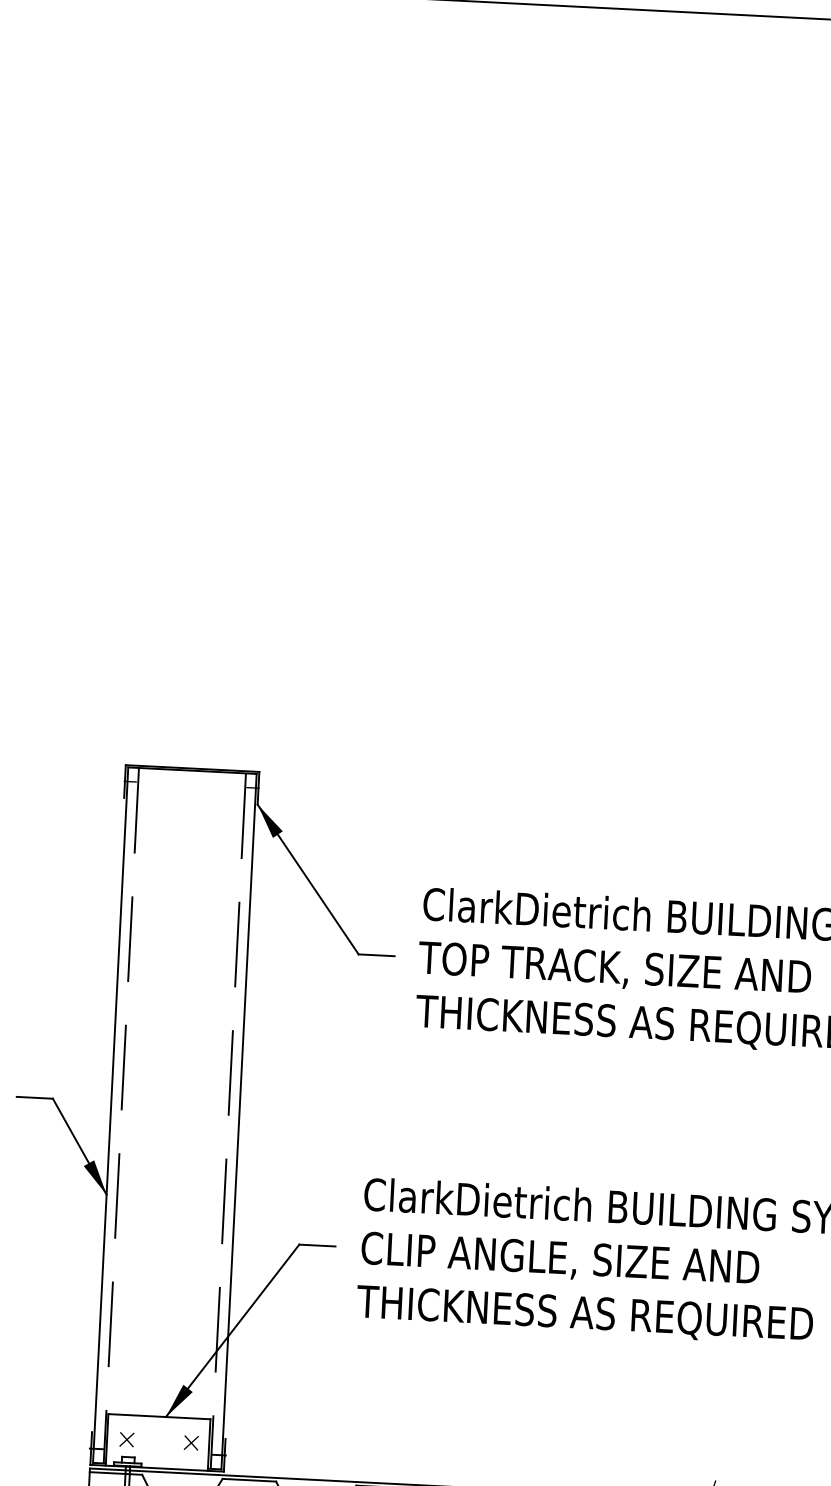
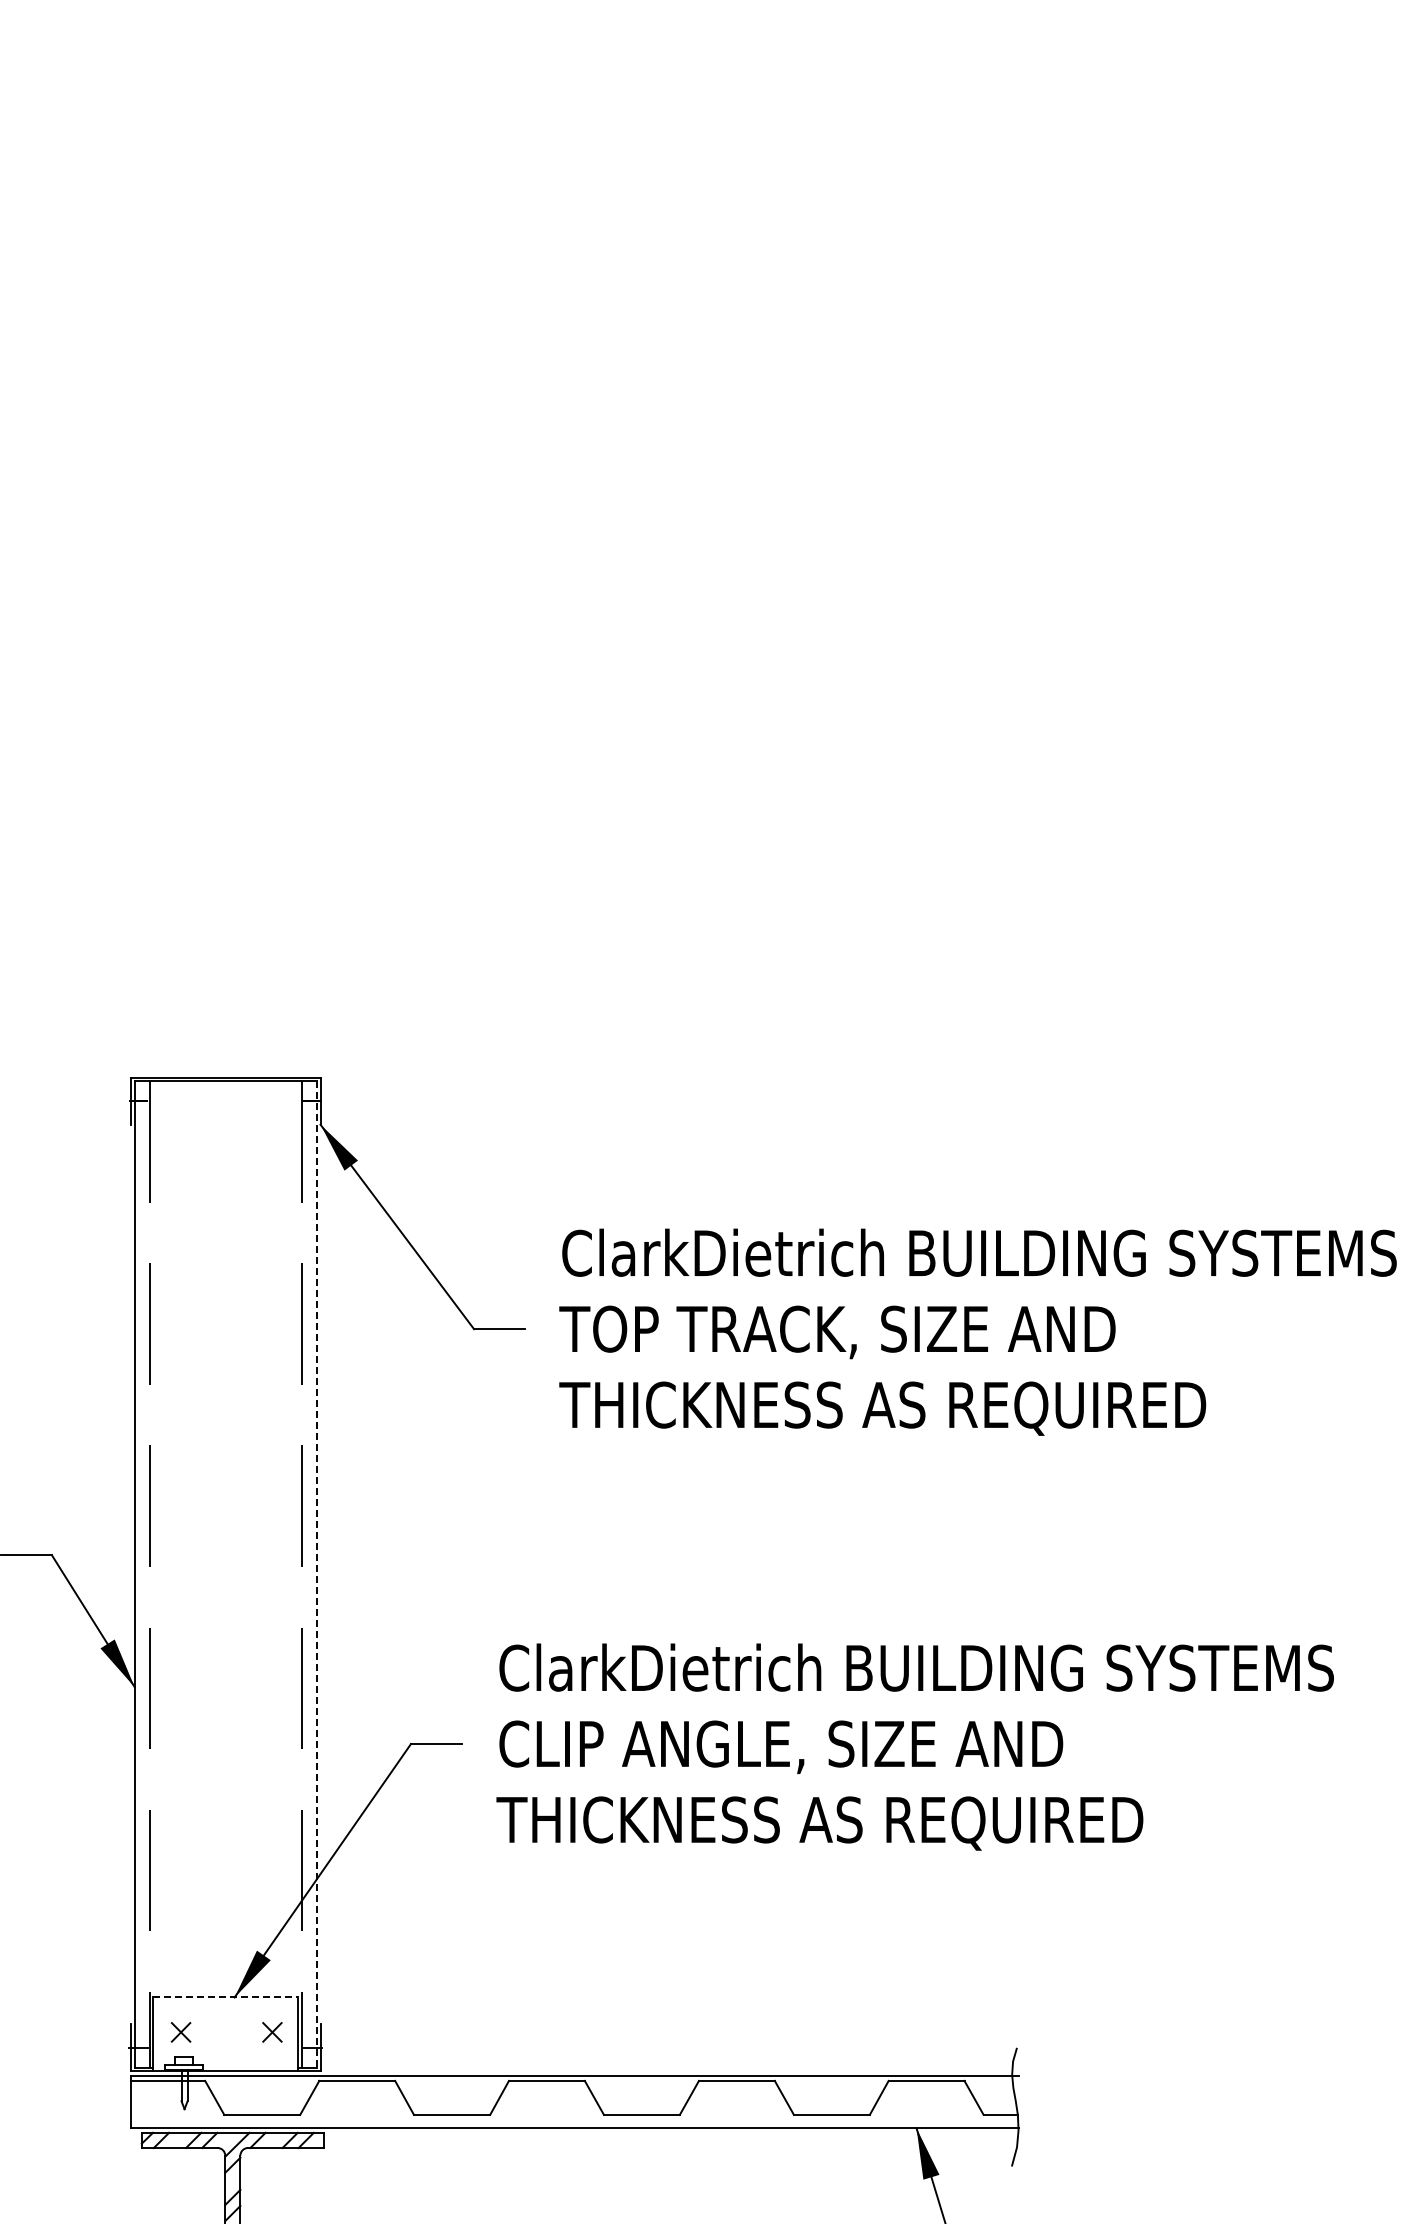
line: (238, 1121) -> (316, 1574), solid -> dashed
line: (159, 1416) -> (225, 1997), solid -> dashed

